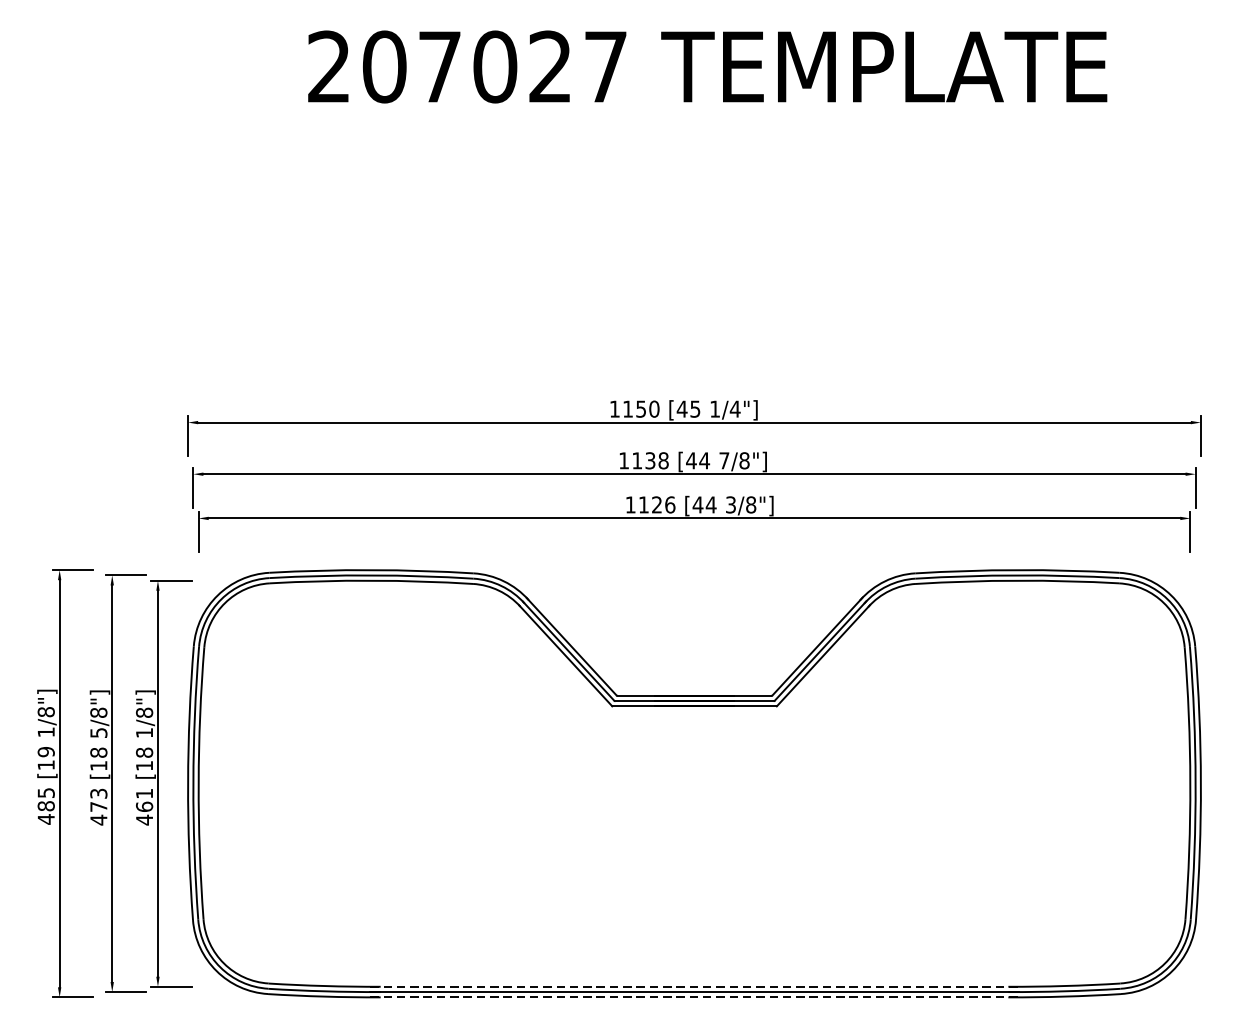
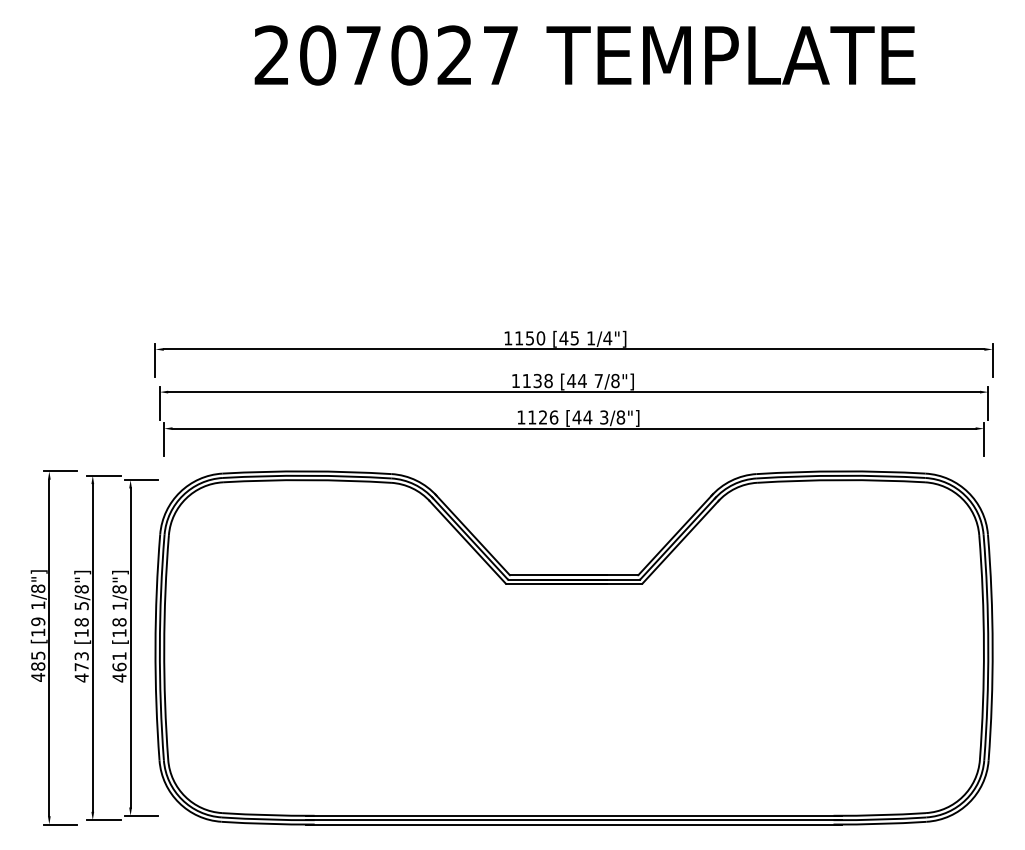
line: (695, 986) -> (574, 815), dashed -> solid
line: (695, 997) -> (574, 824), dashed -> solid

